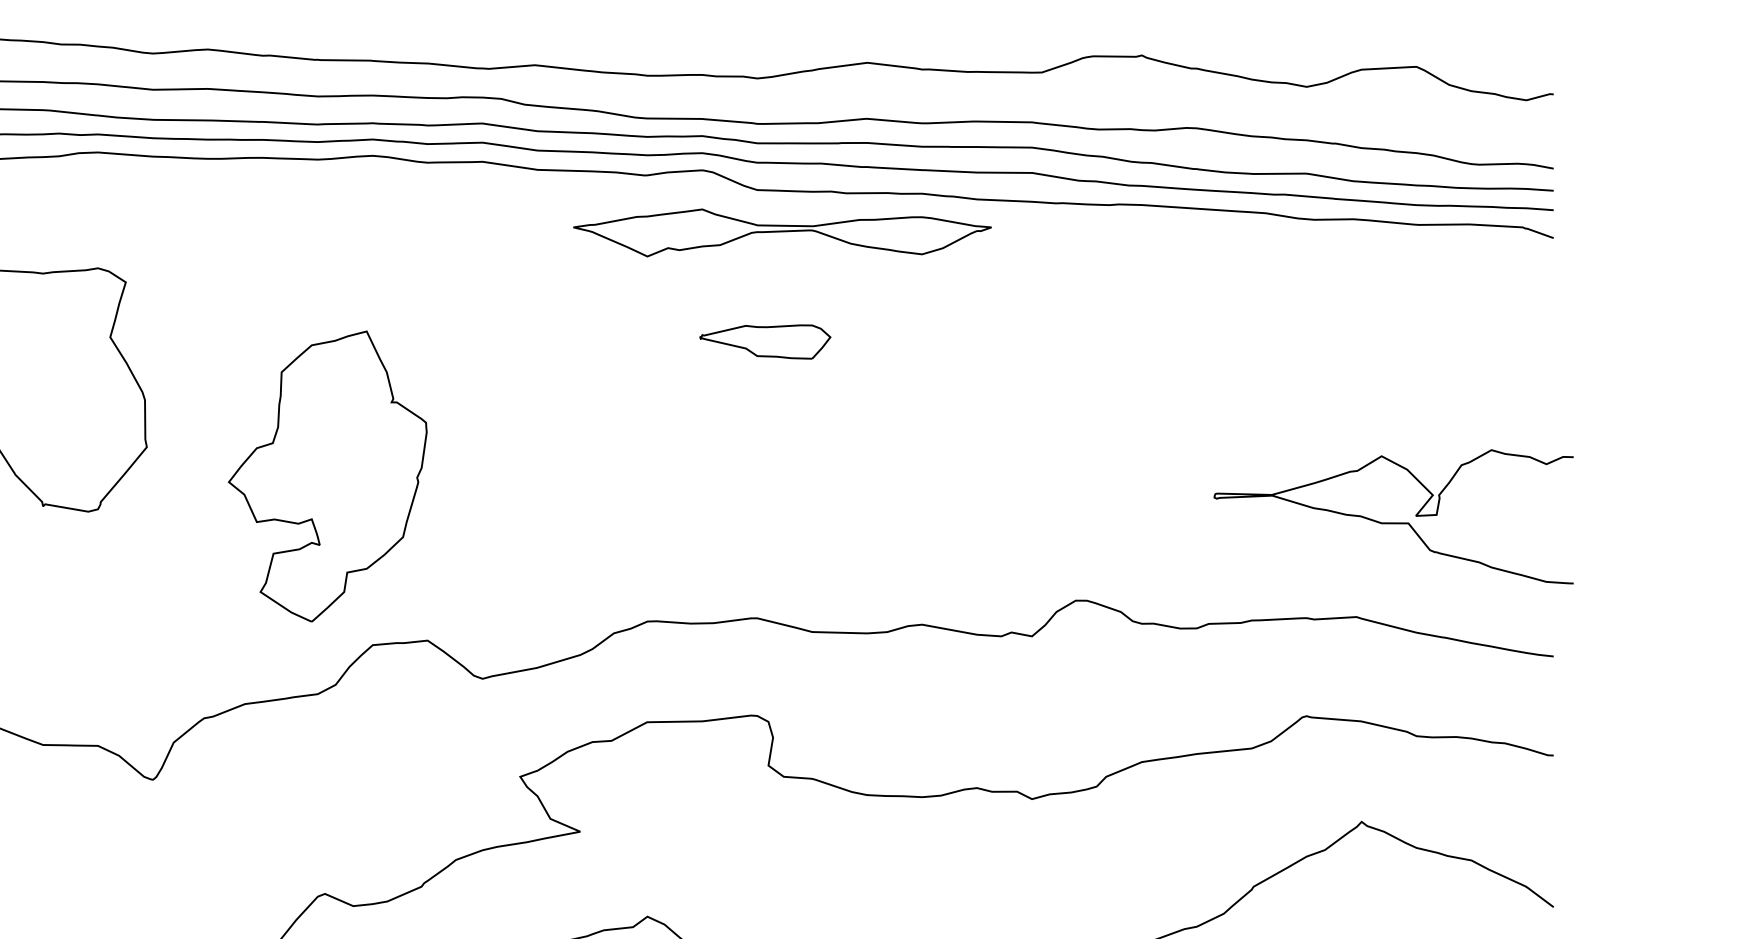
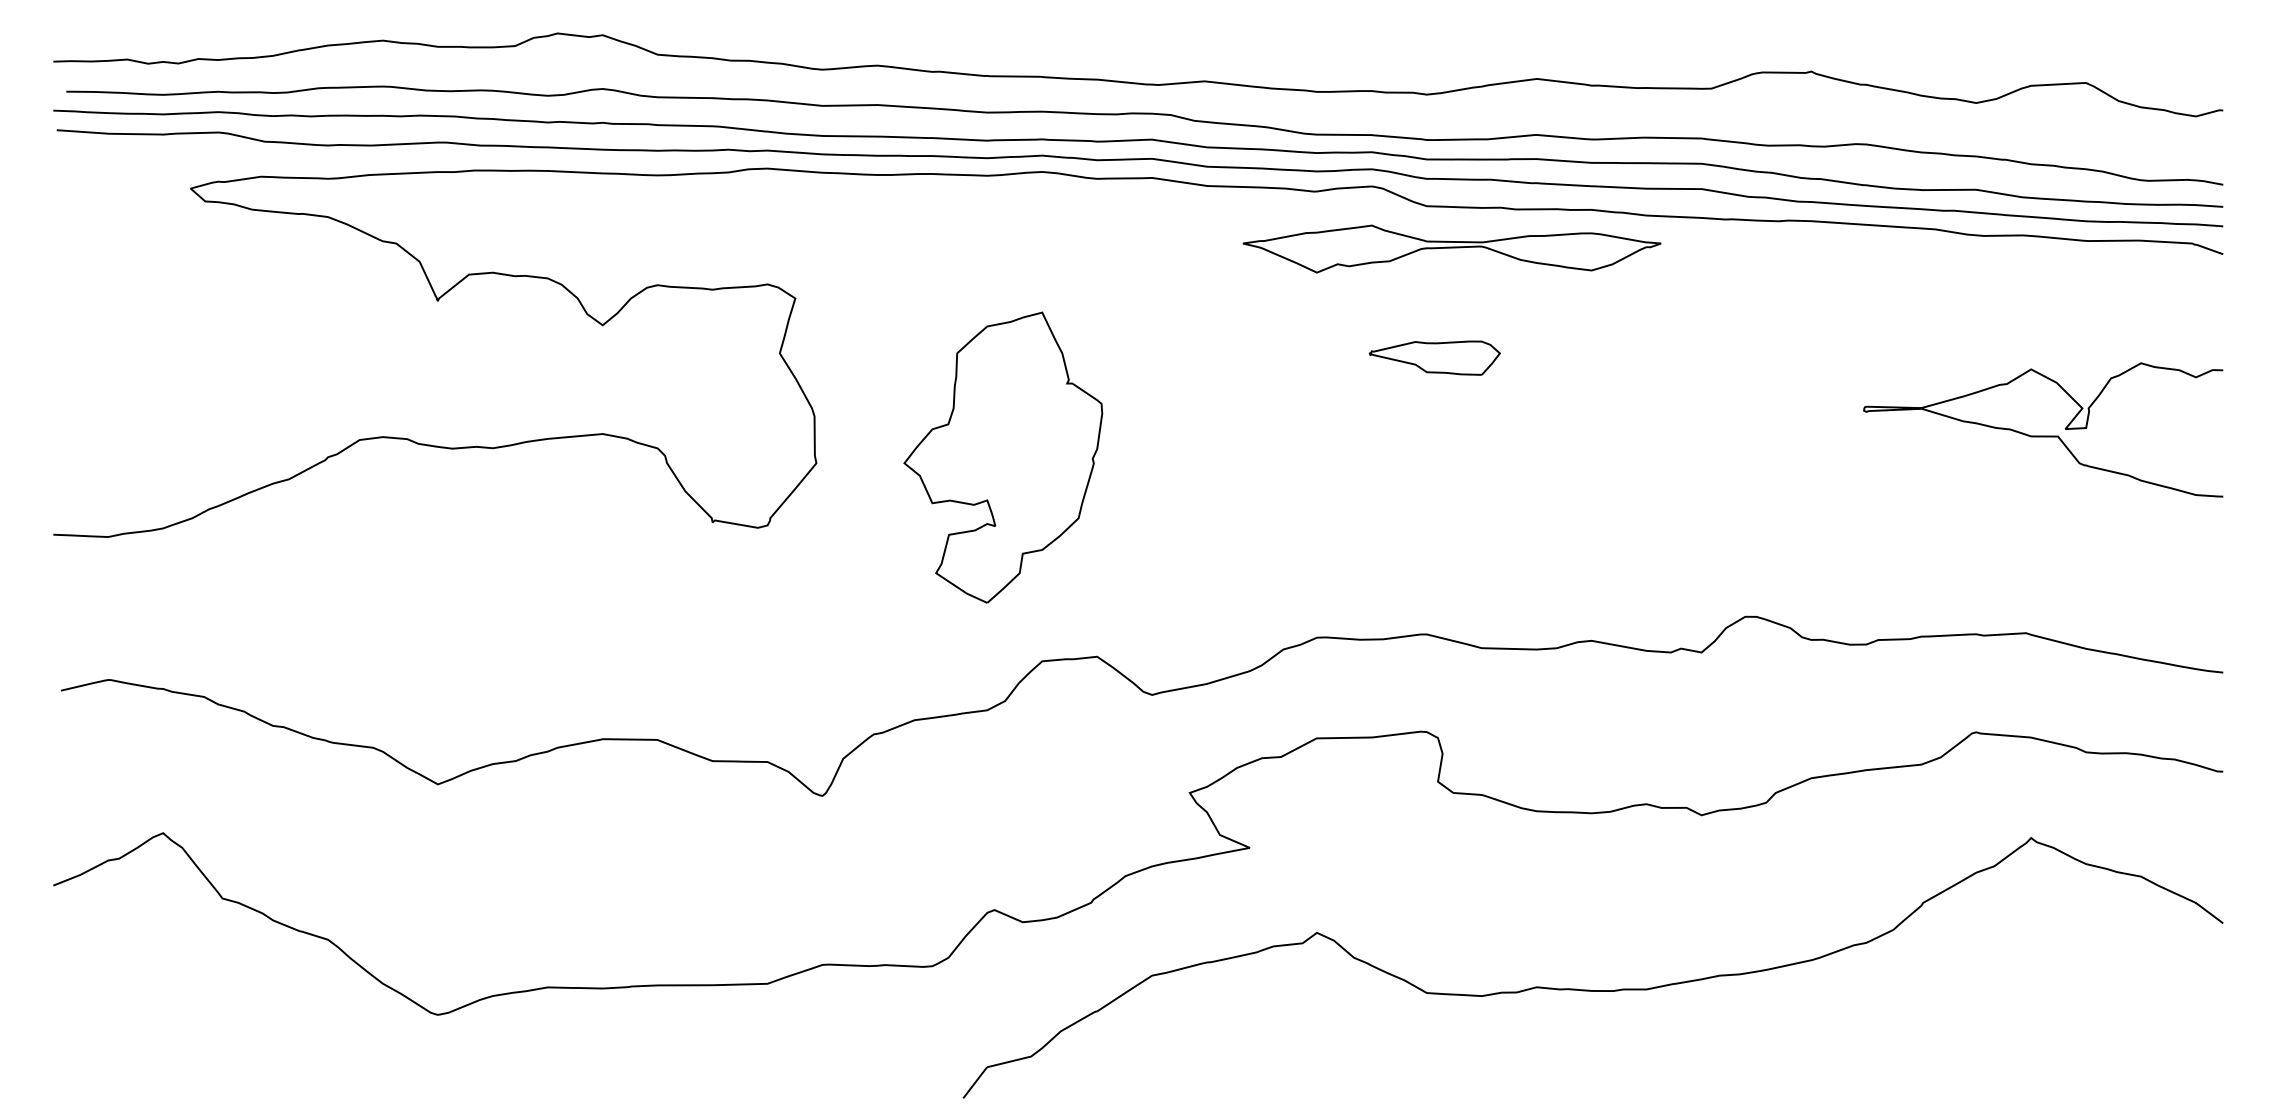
part: (327, 476) -> (1003, 457), moved
curve: (1393, 522) -> (2043, 435), moved

